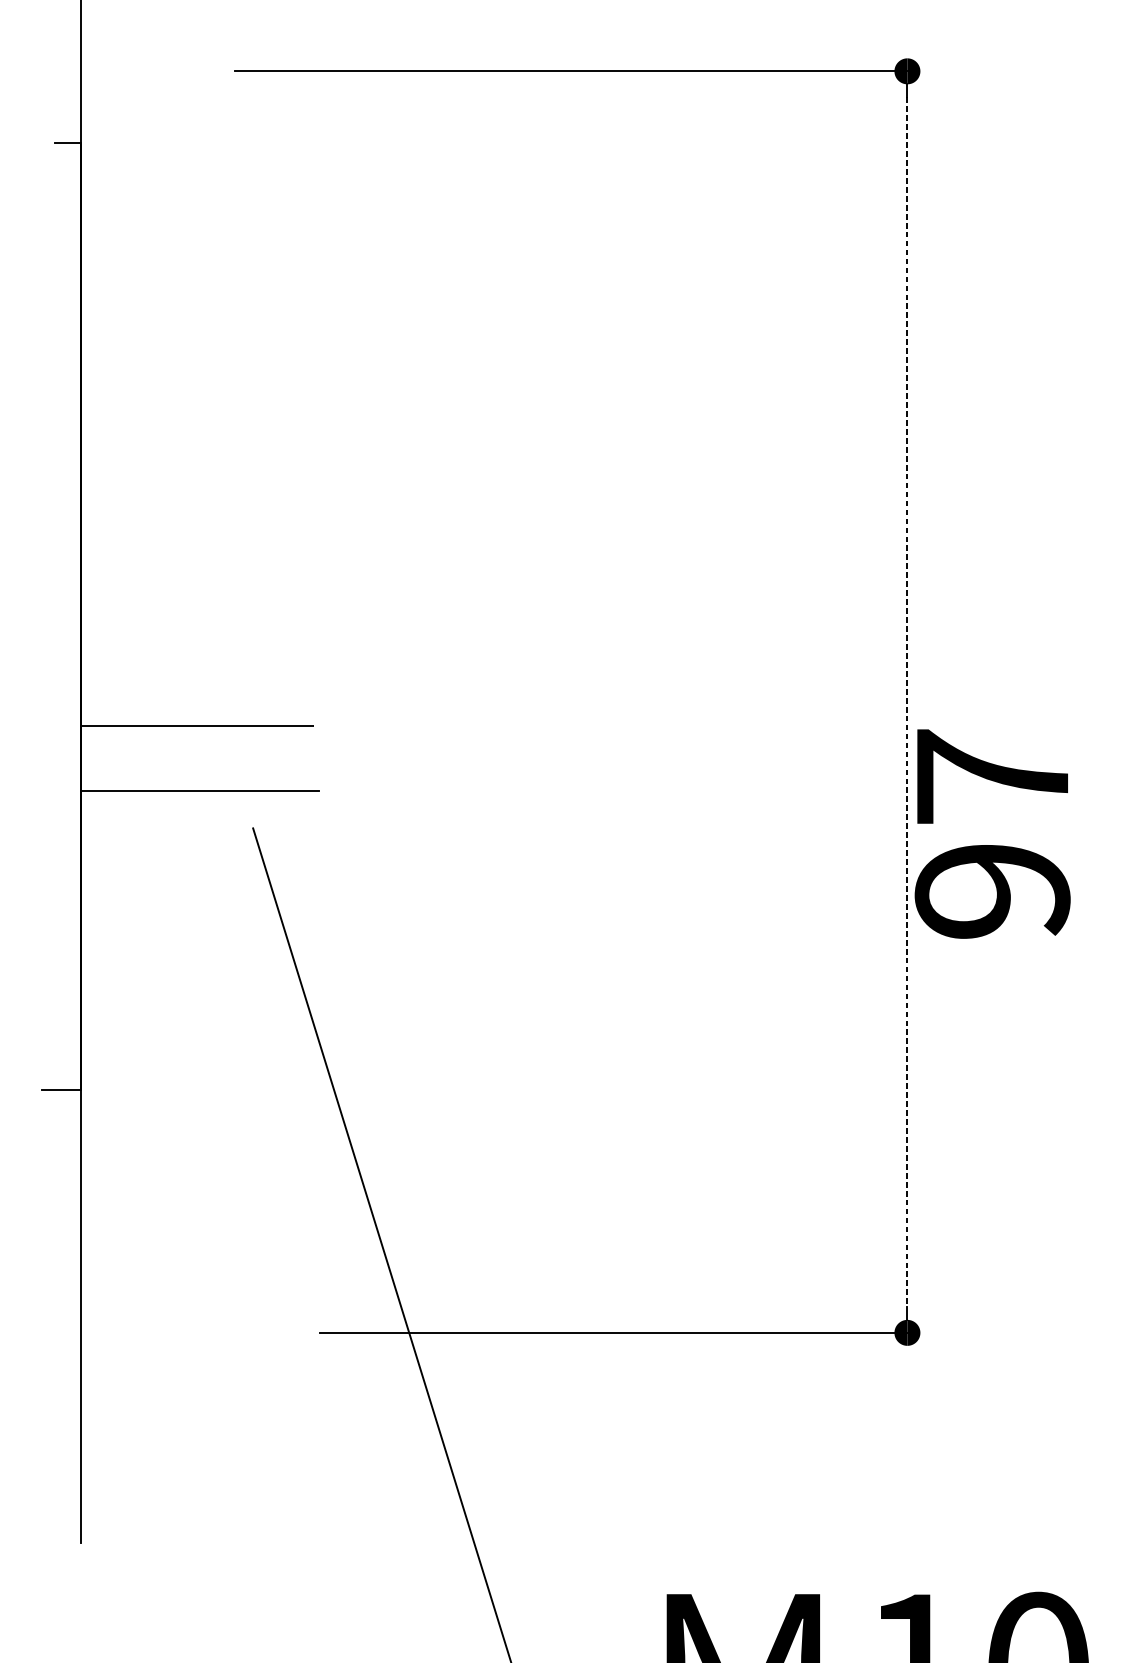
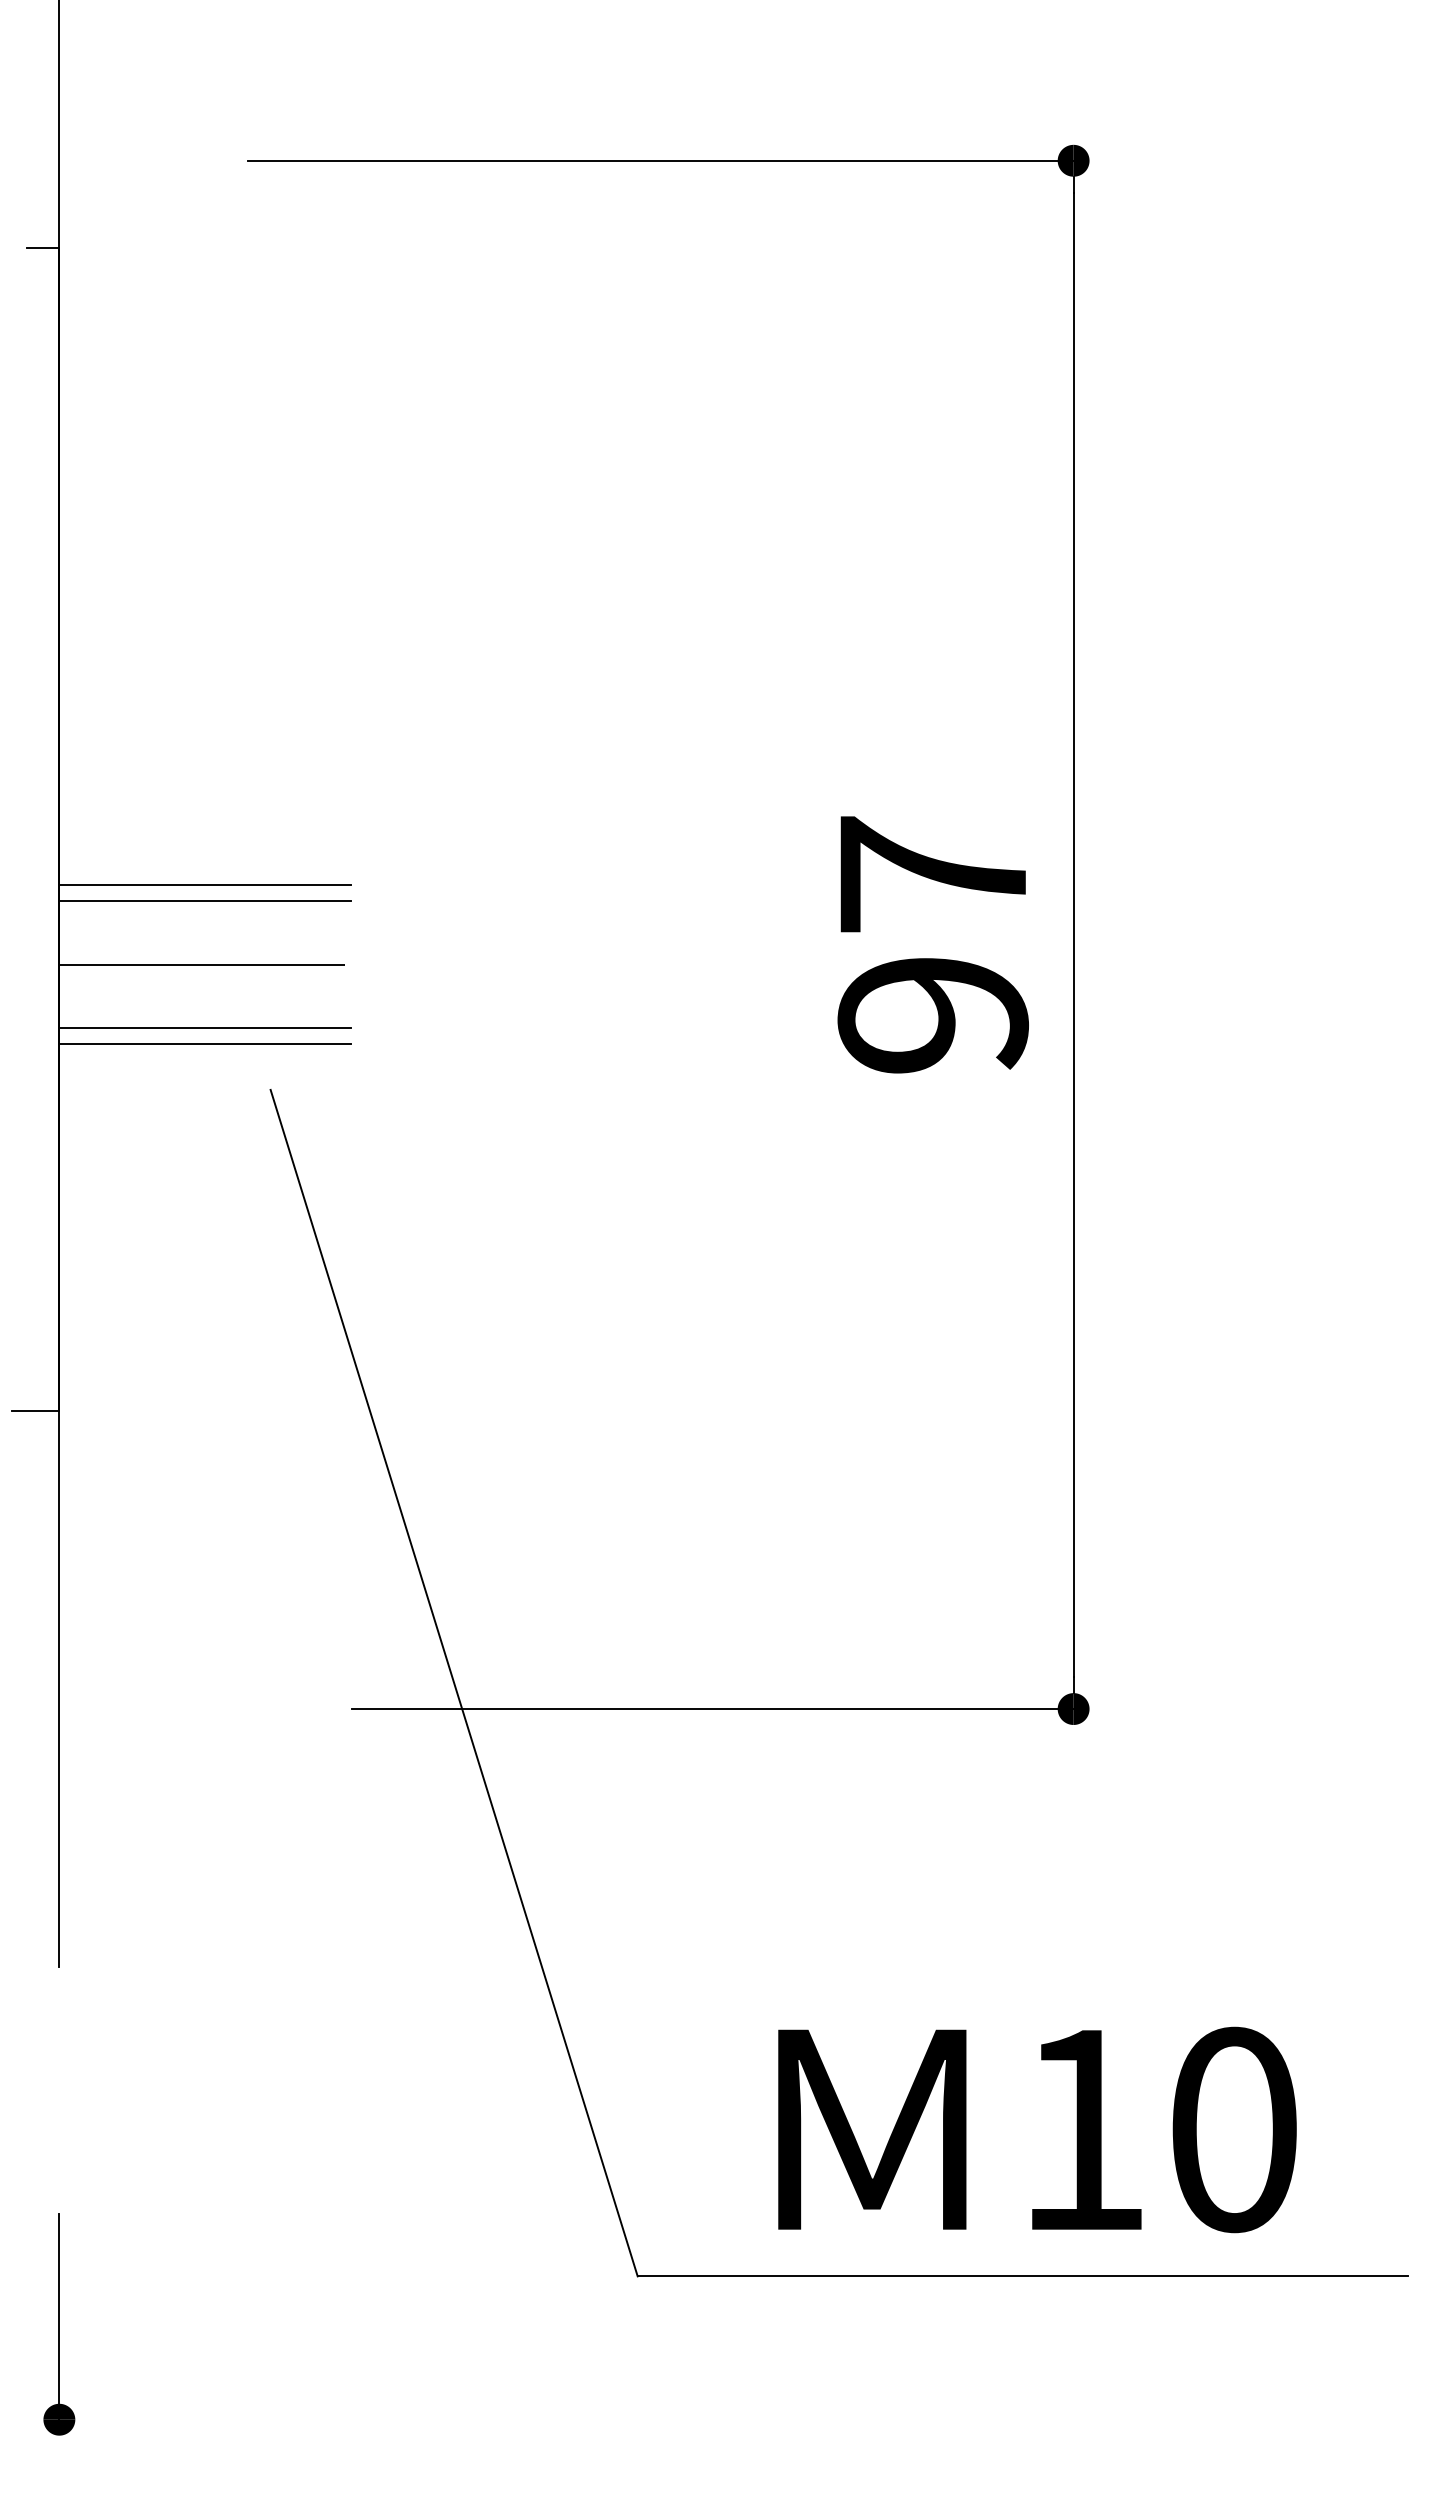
line: (200, 661) -> (205, 884), added
line: (200, 674) -> (205, 900), added
line: (907, 702) -> (1073, 935), dashed -> solid
line: (200, 778) -> (205, 1028), added
text: (992, 833) -> (932, 944), moved

